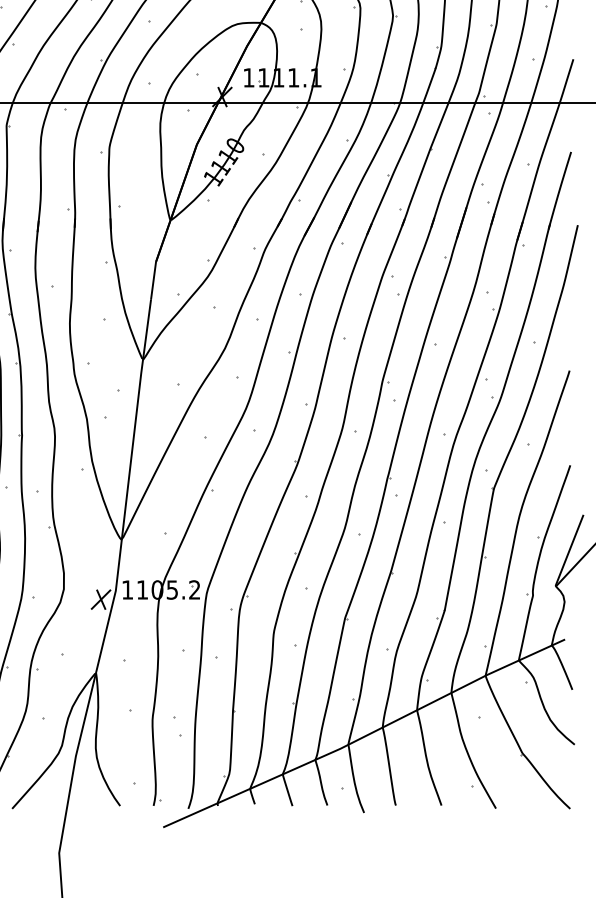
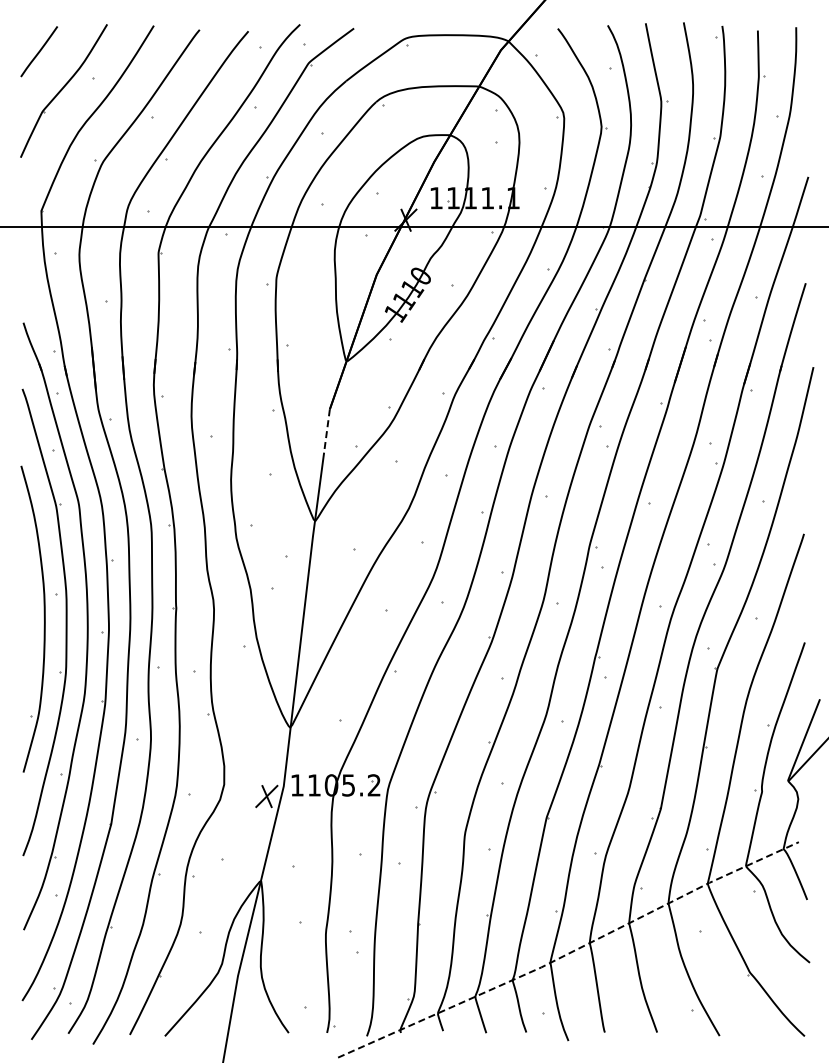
line: (153, 281) -> (327, 431), solid -> dashed
line: (365, 735) -> (570, 952), solid -> dashed

